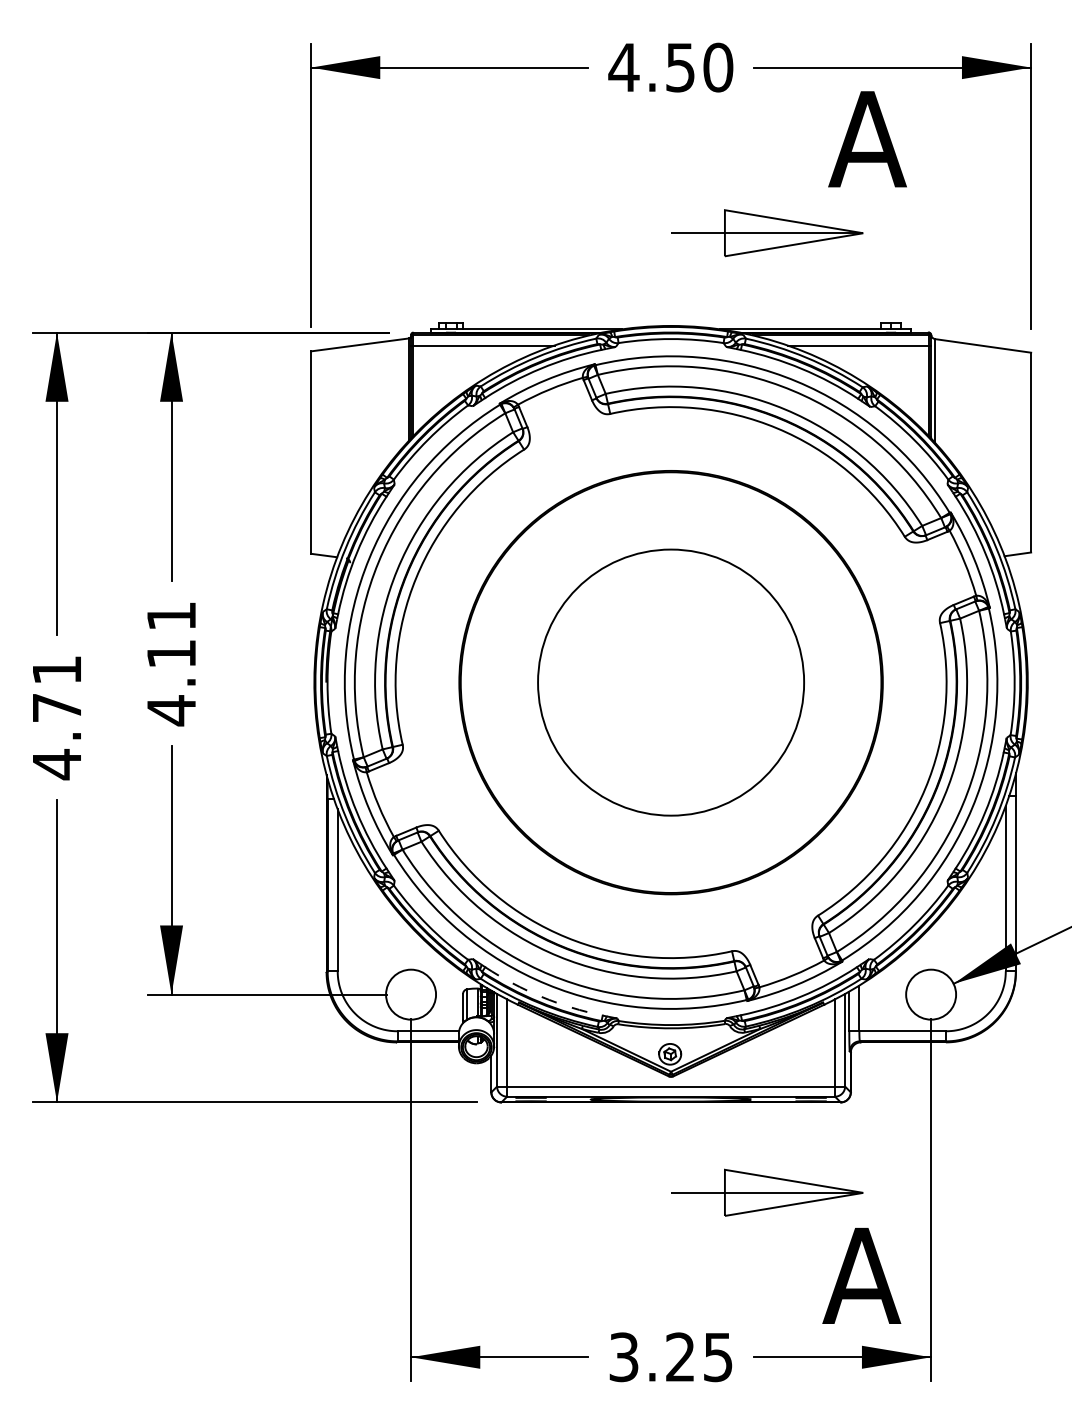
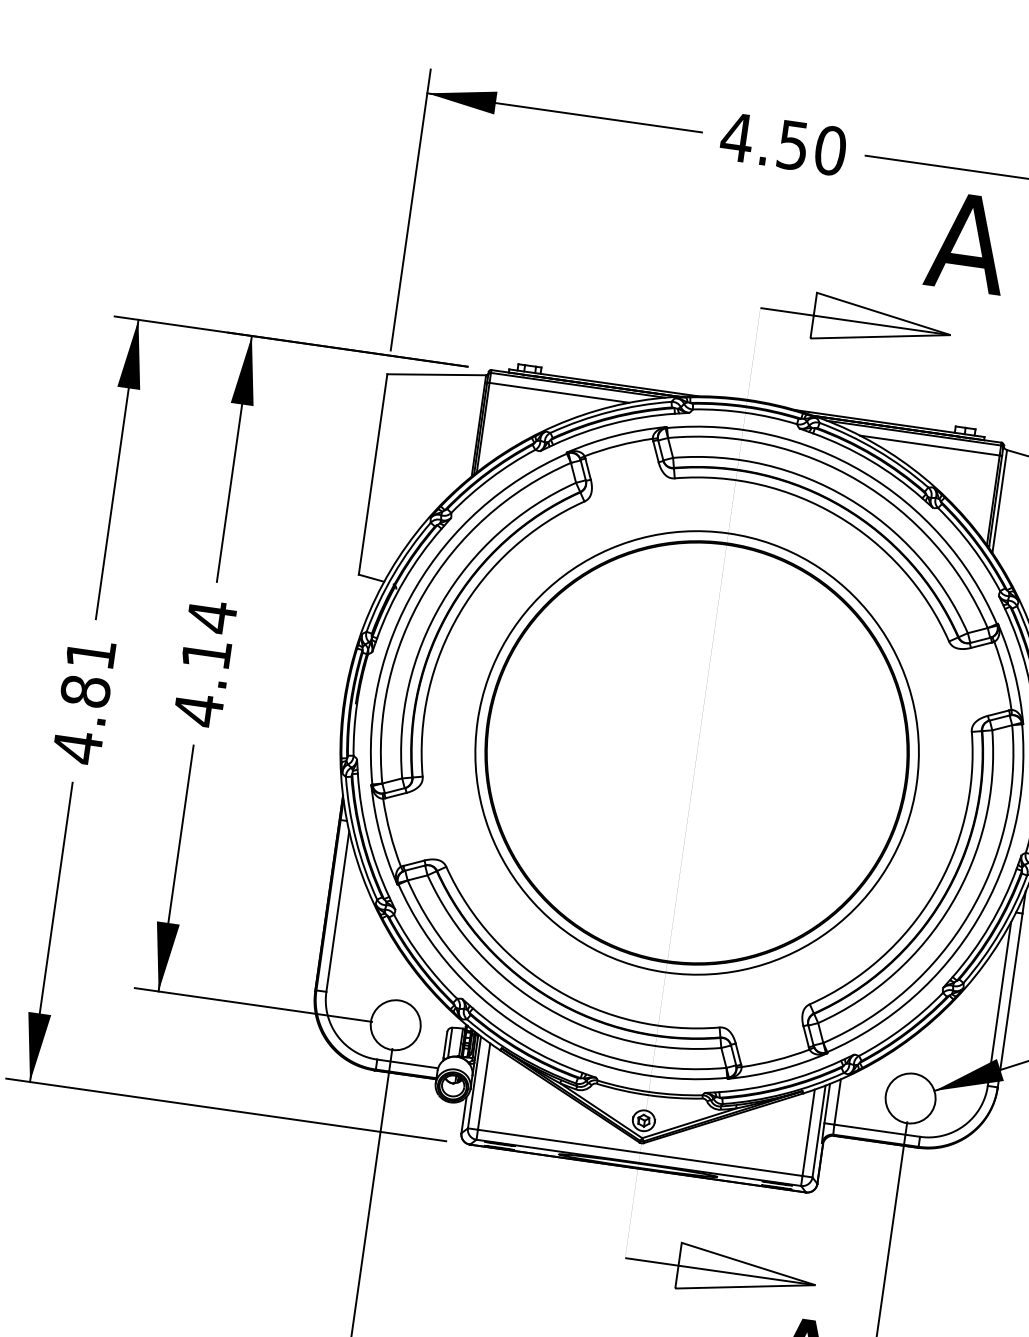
text: (171, 616) -> (211, 617), 4.11 -> 4.14
circle: (670, 682) -> (696, 752), size x1.67
text: (56, 707) -> (85, 690), 4.71 -> 4.81
arc: (541, 996) -> (524, 1045), dashed -> solid

